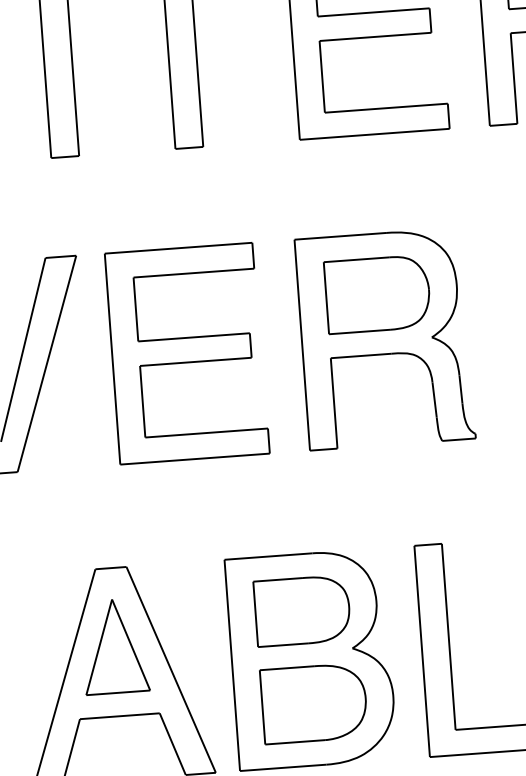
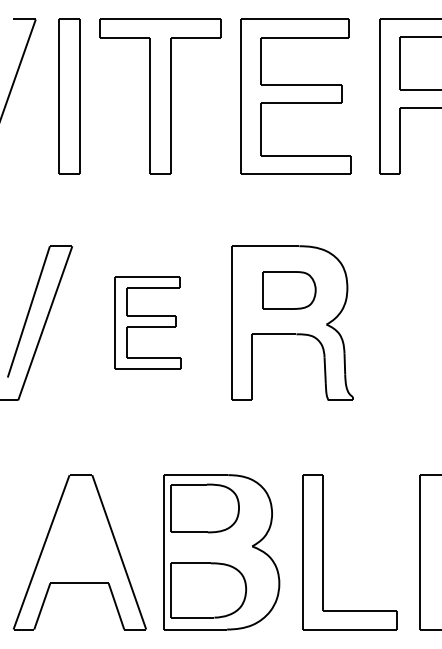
part: (377, 294) -> (289, 290), size x0.7
part: (186, 352) -> (147, 322), size x0.6
part: (301, 610) -> (204, 508), moved
part: (114, 645) -> (79, 531), removed
part: (314, 703) -> (208, 590), moved

